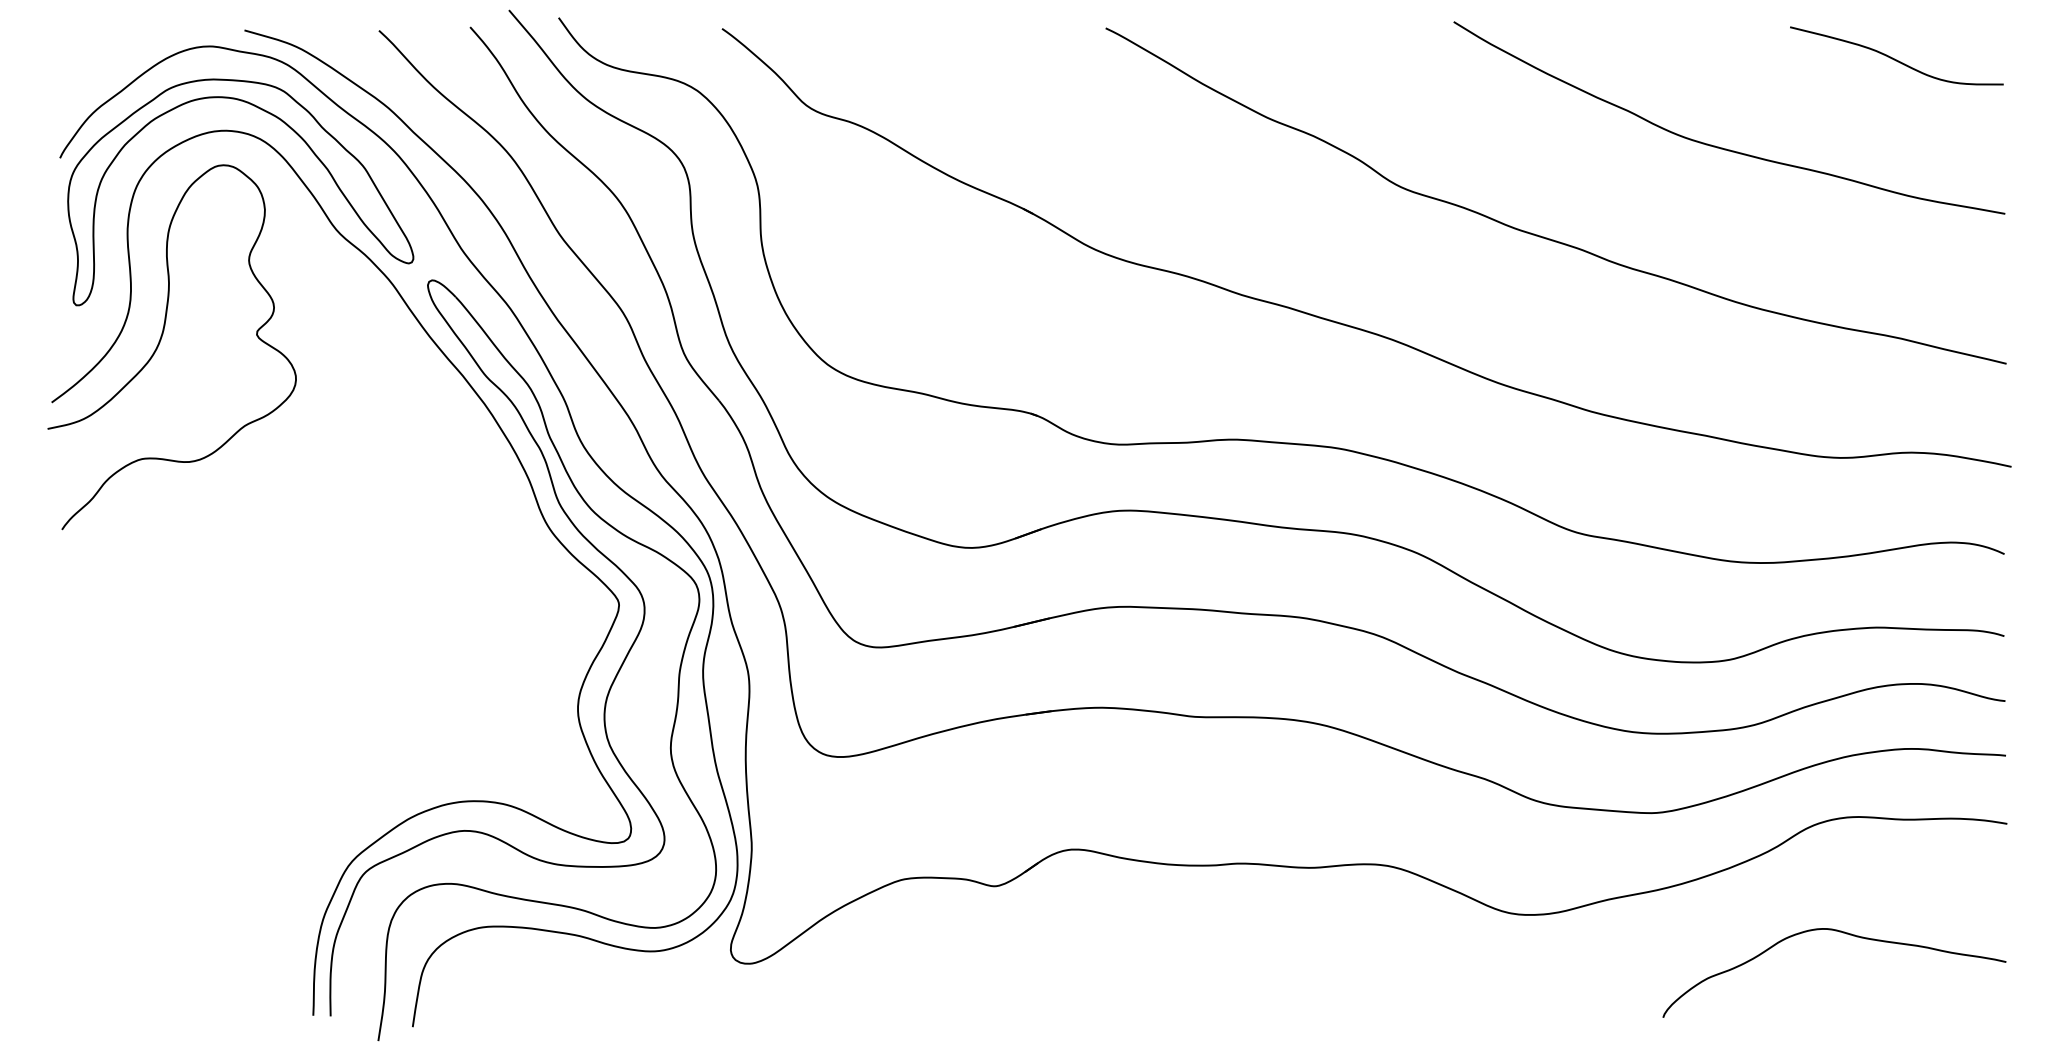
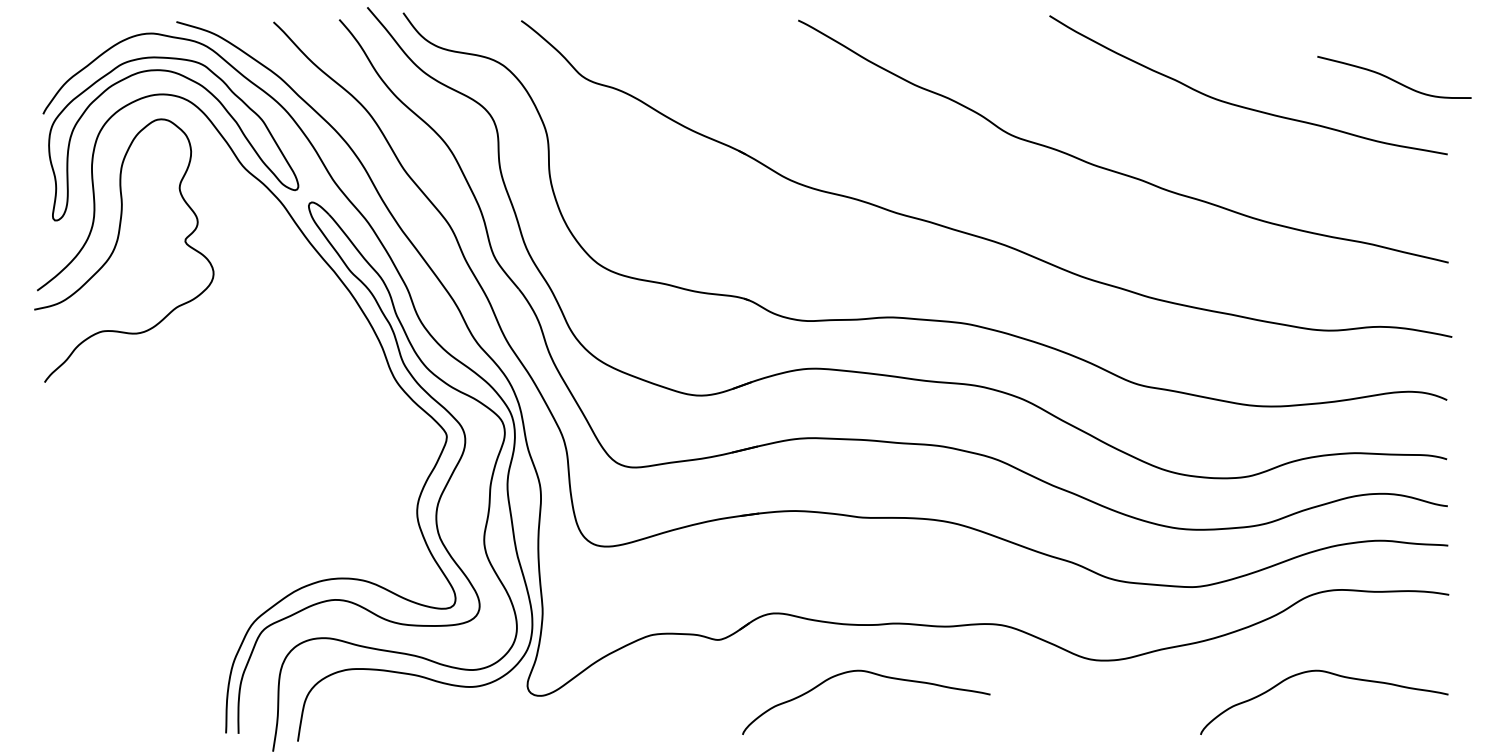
curve: (1896, 58) -> (1394, 79), moved
curve: (1214, 935) -> (876, 675), added

